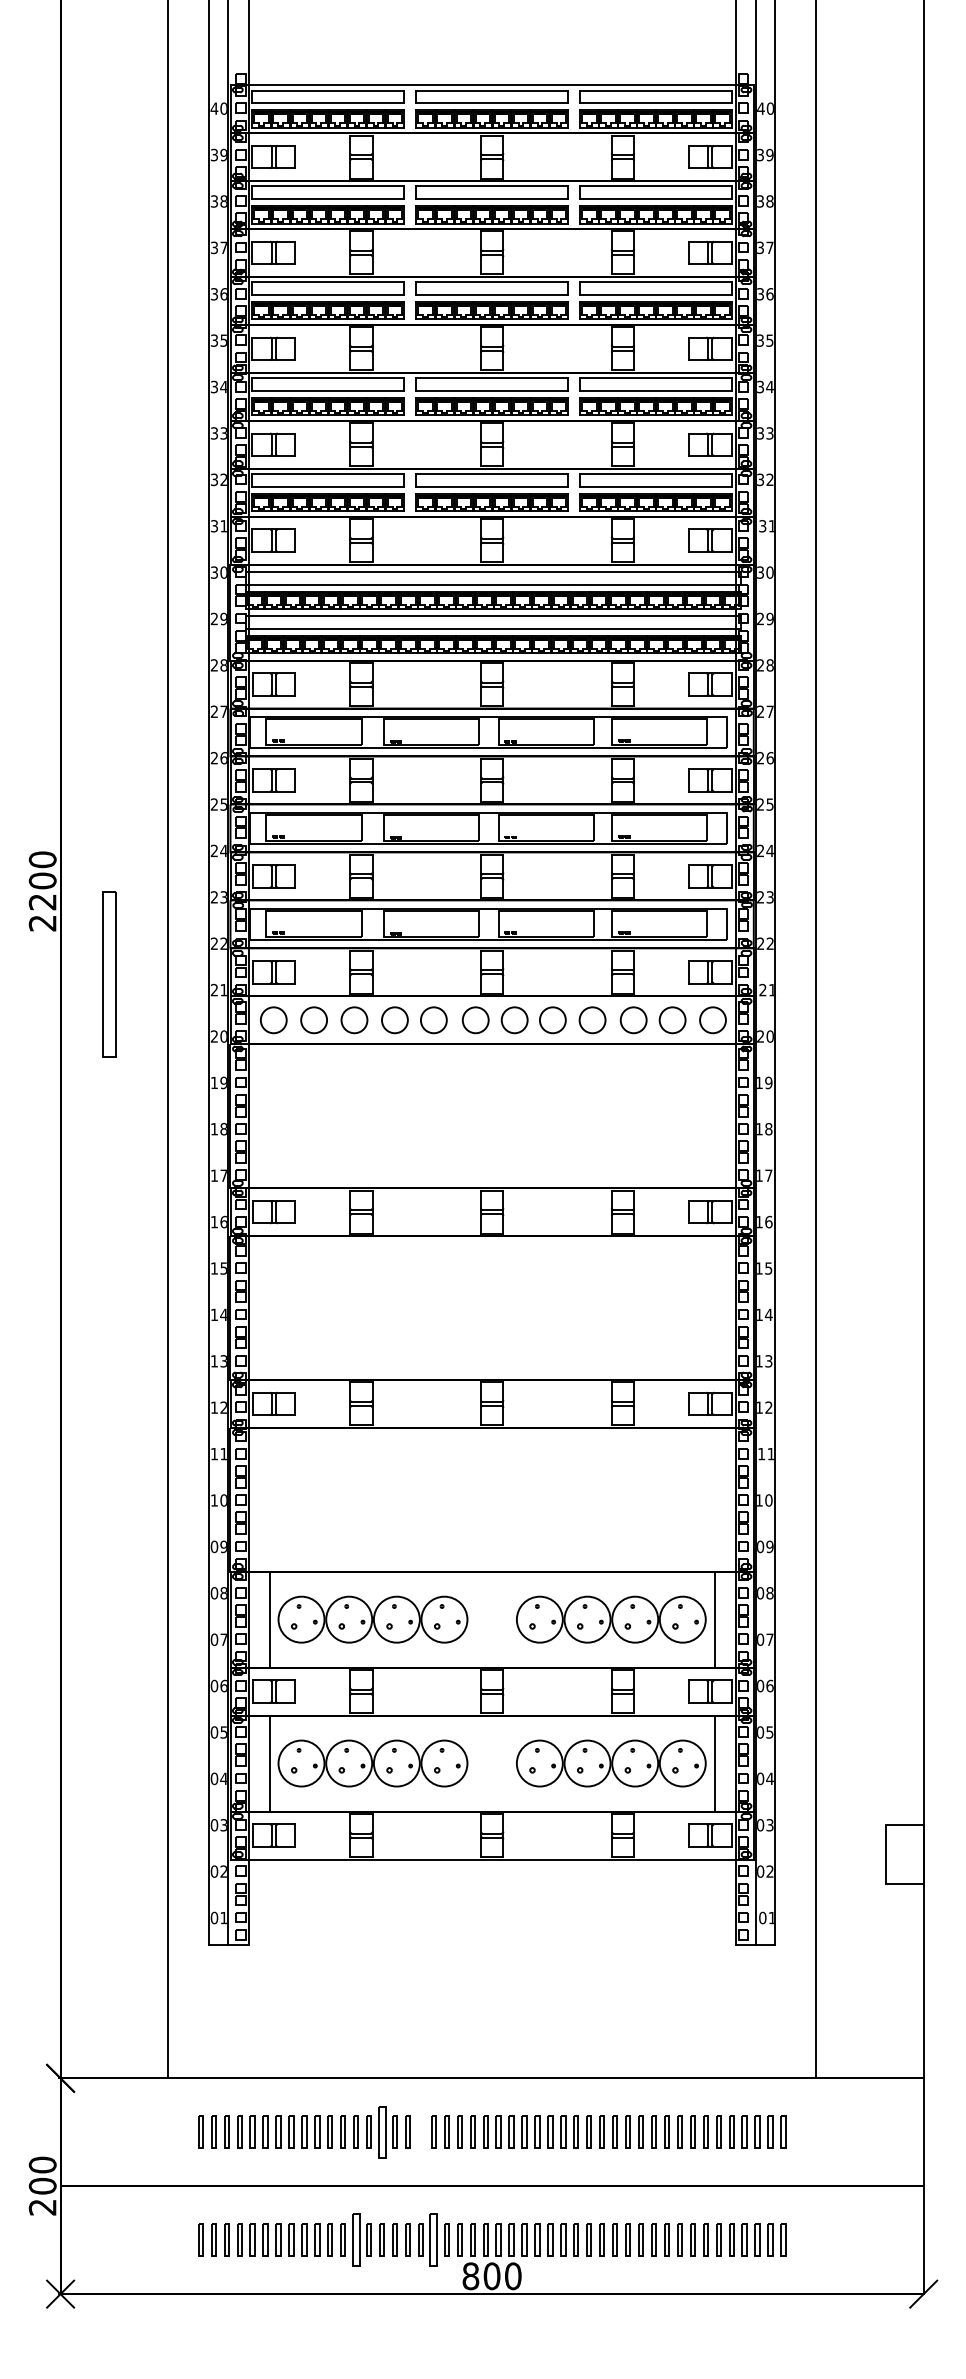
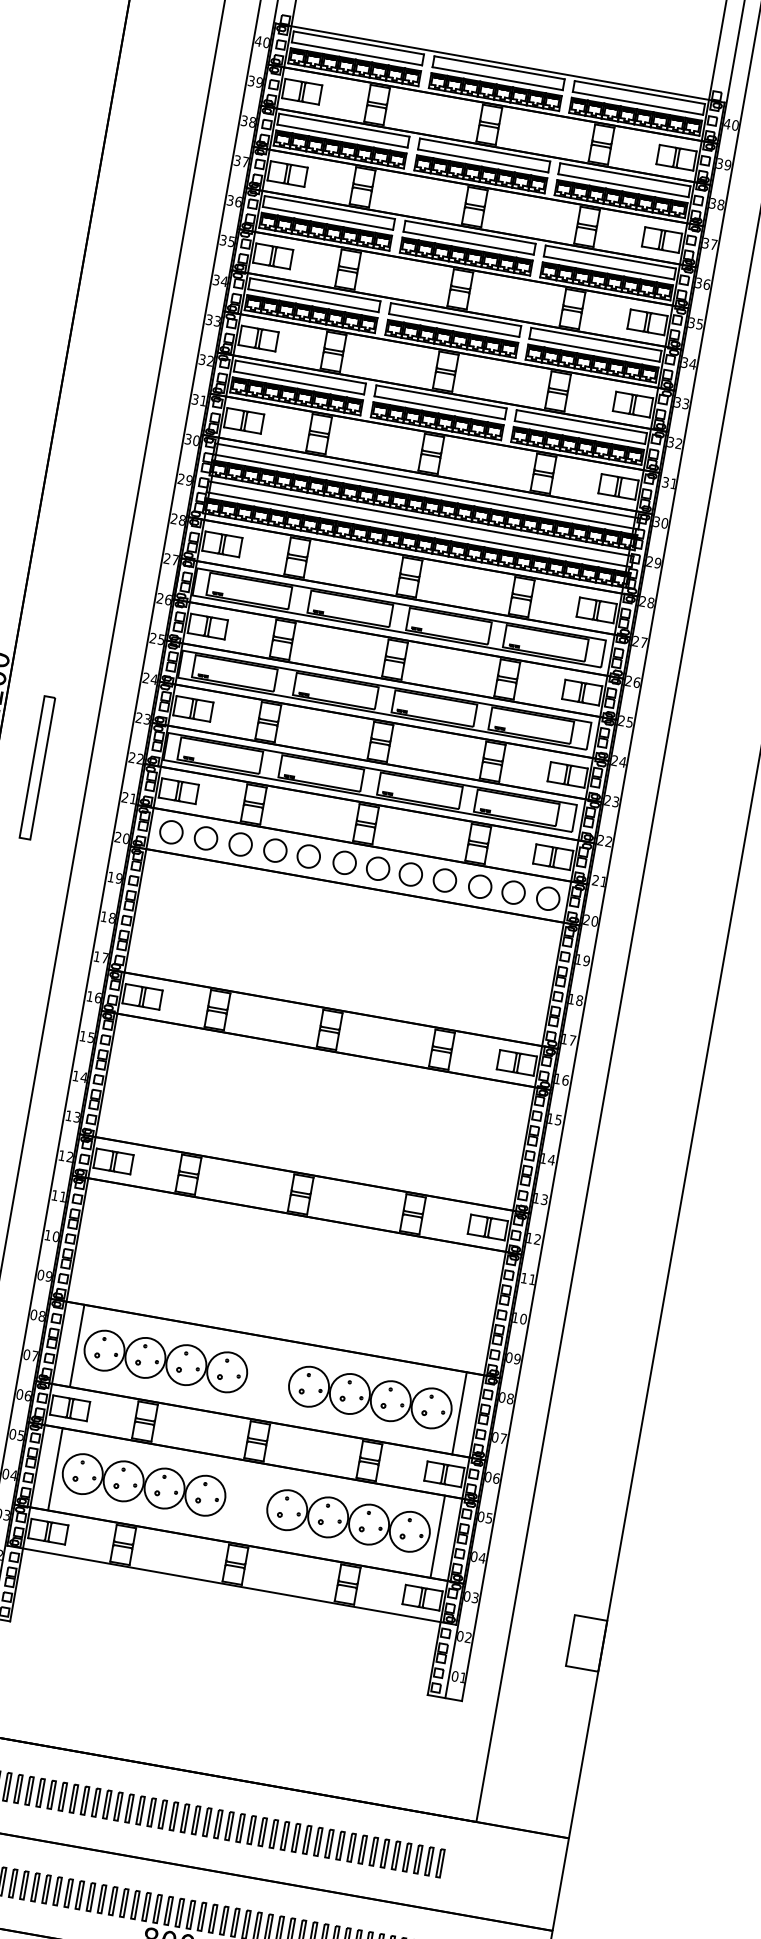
part: (381, 2131) -> (95, 1801), size x0.62
part: (420, 2131) -> (129, 1807), added
part: (355, 2239) -> (57, 1890), size x0.62
part: (433, 2239) -> (124, 1902), size x0.62

